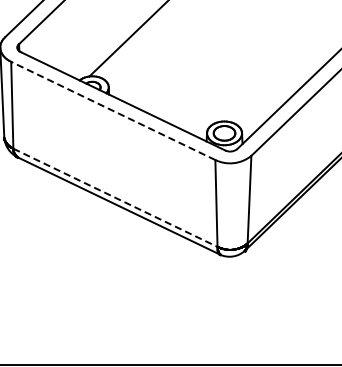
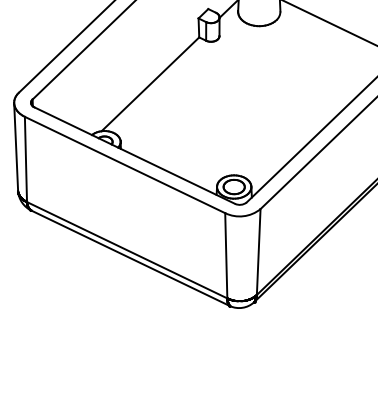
line: (112, 110) -> (124, 164), dashed -> solid
line: (115, 198) -> (127, 250), dashed -> solid

